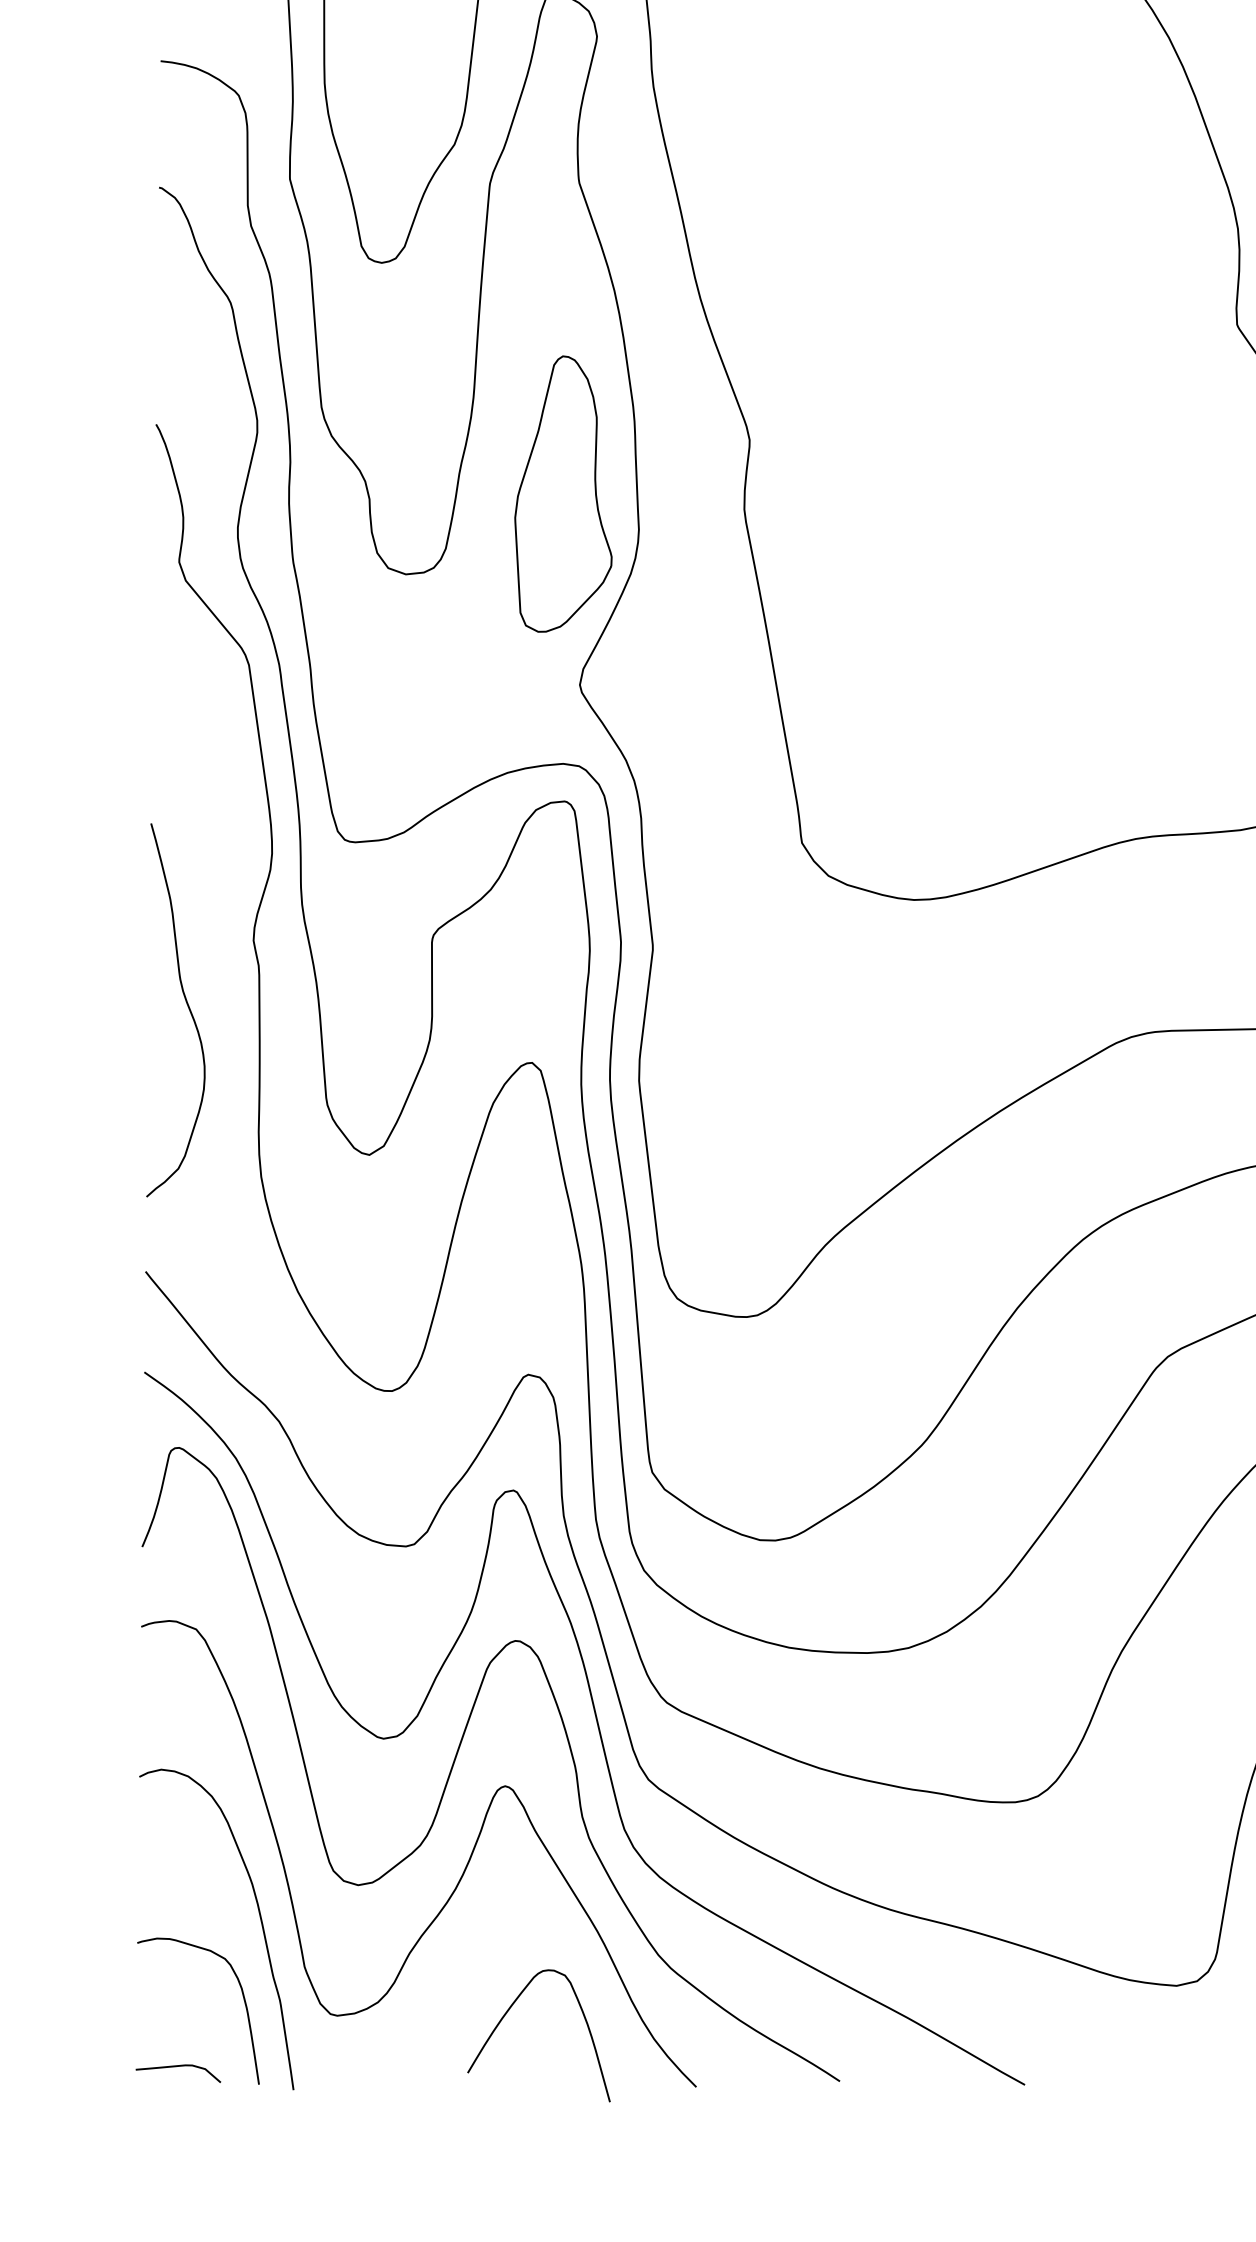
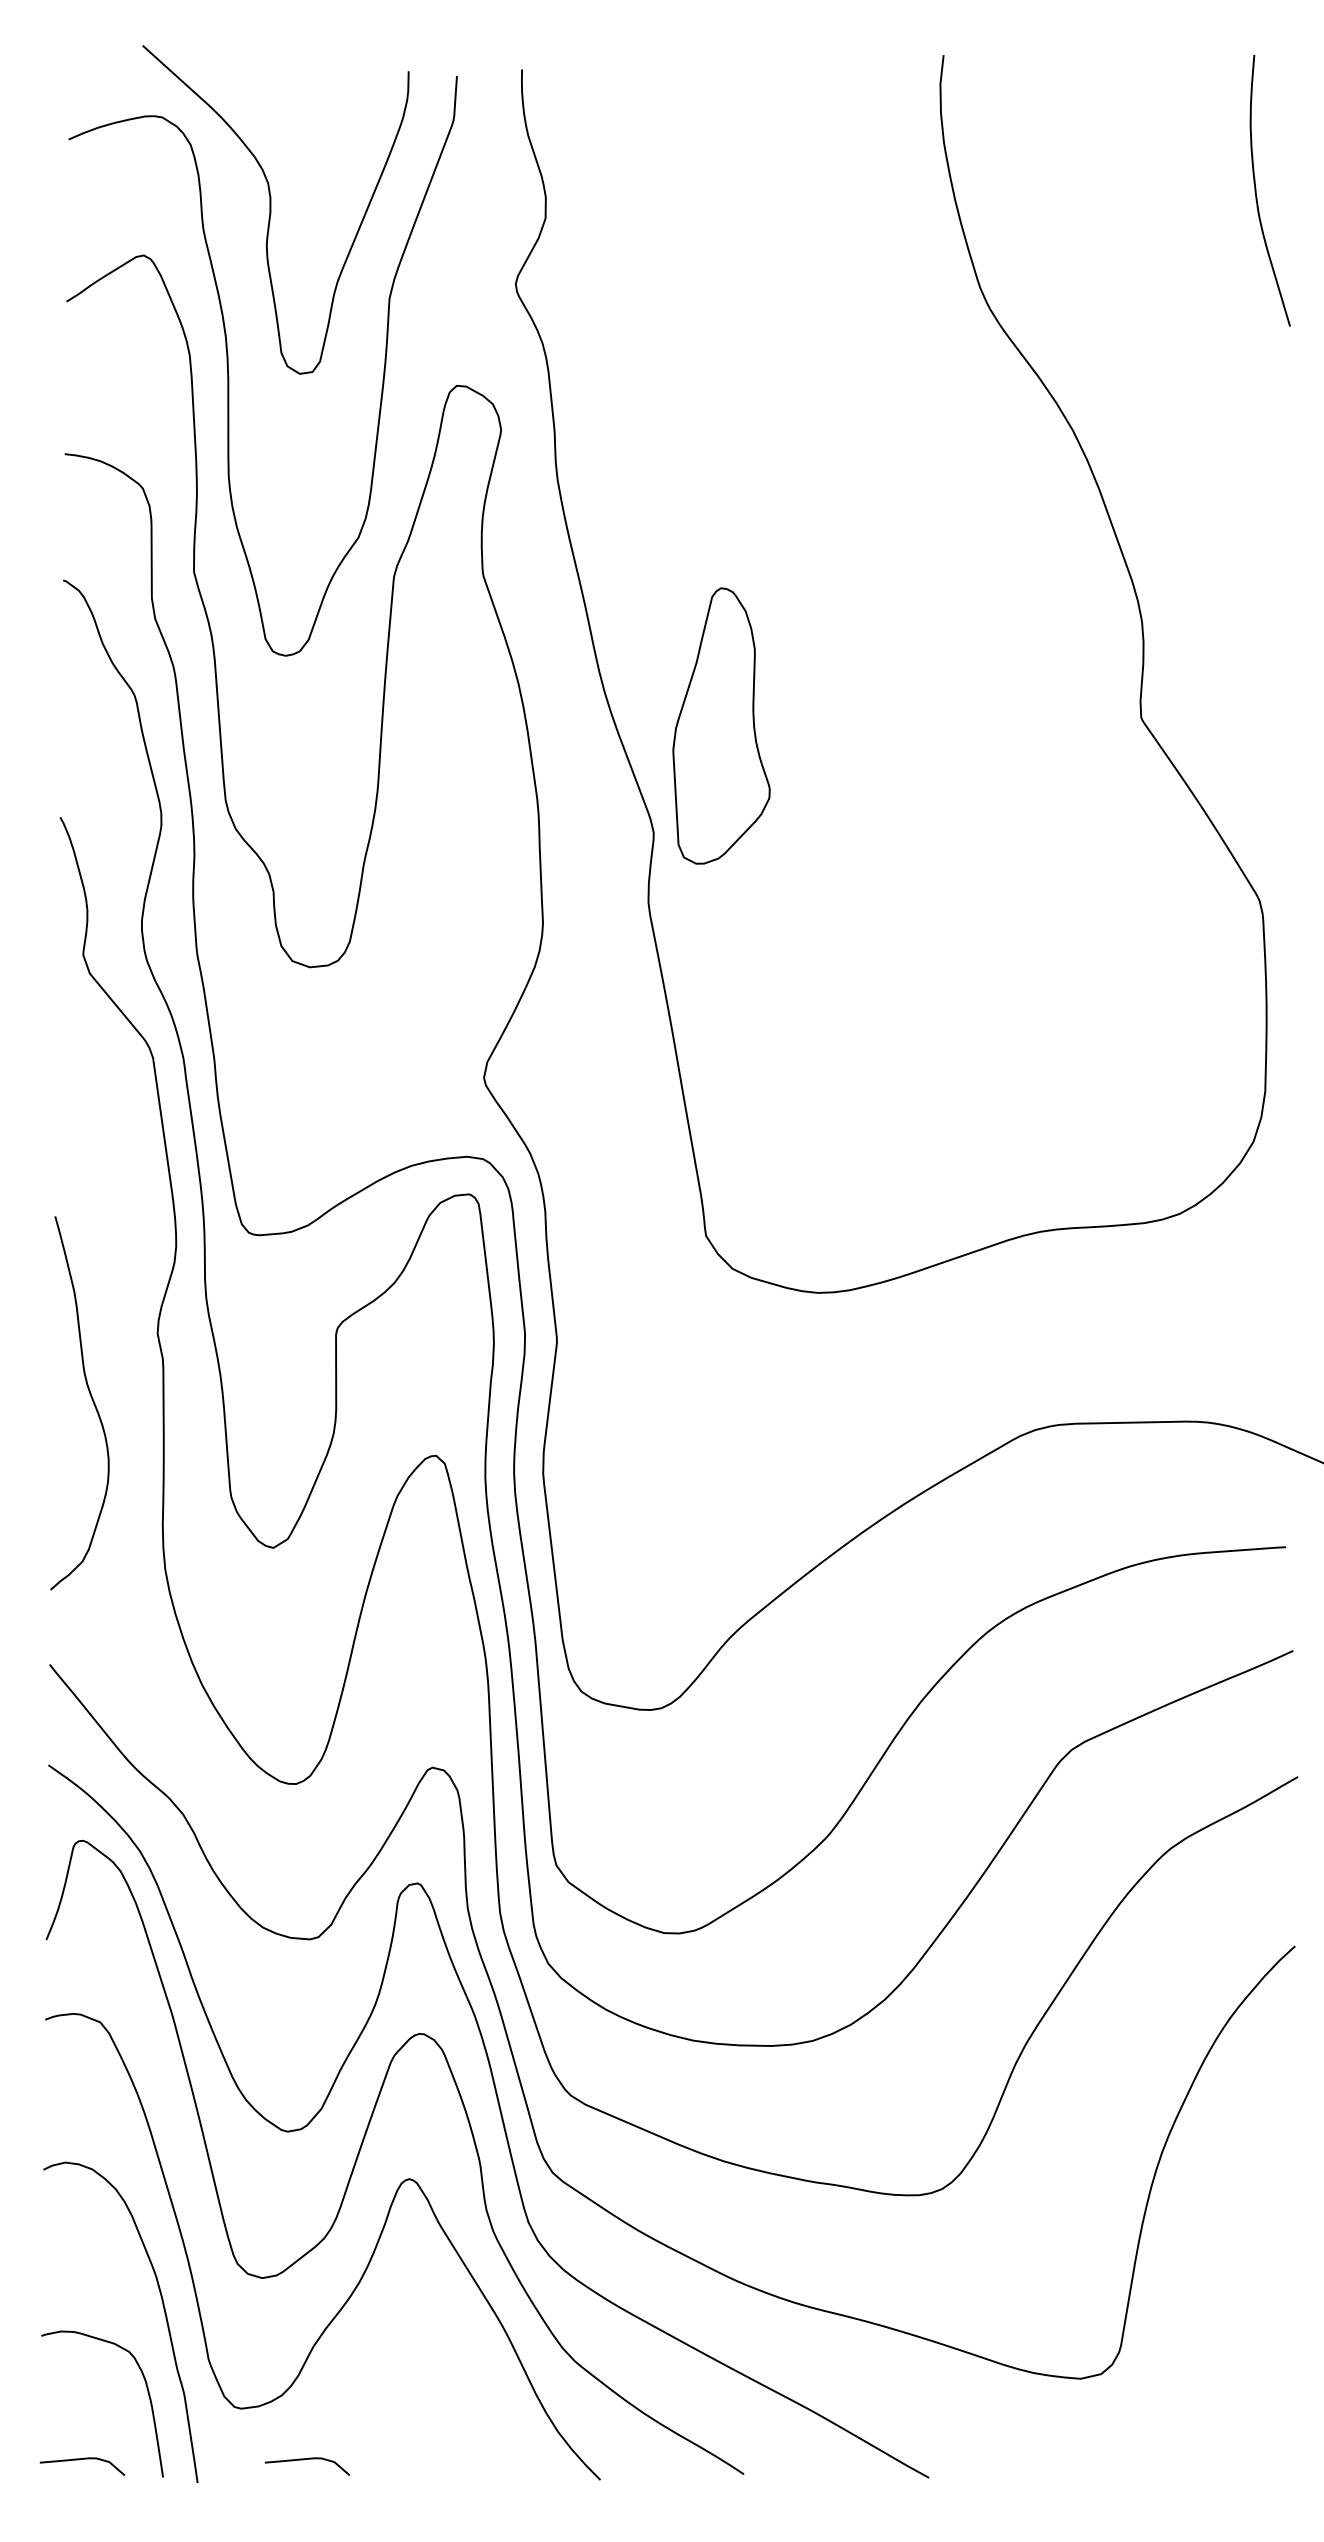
part: (563, 493) -> (721, 725), moved
curve: (507, 2013) -> (411, 2406), removed
curve: (400, 2067) -> (304, 2460), added

